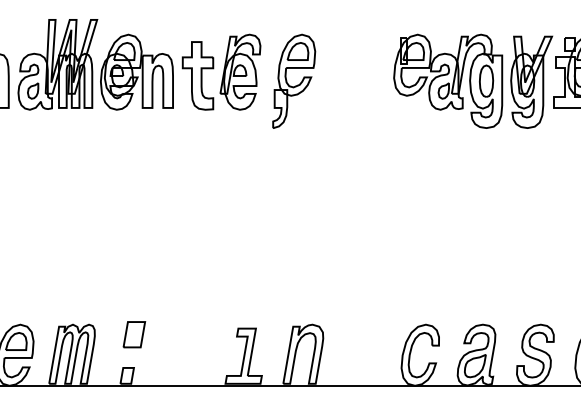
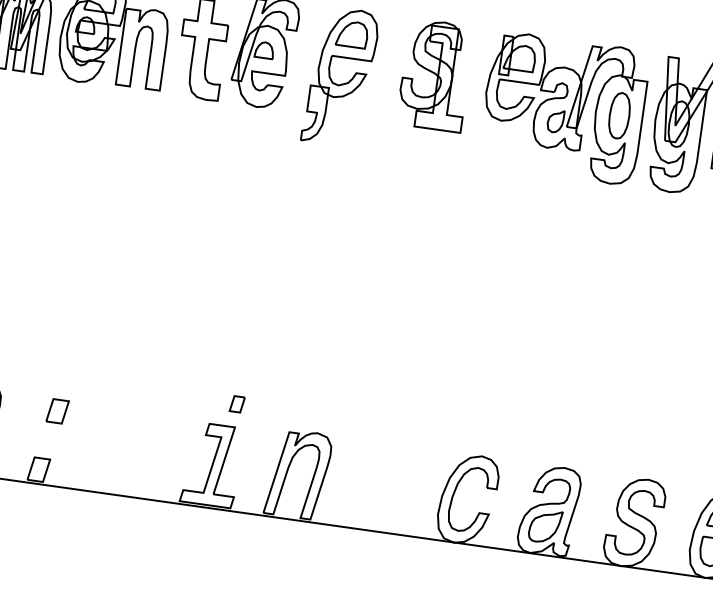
part: (357, 70) -> (434, 73), added
part: (254, 312) -> (236, 403), added
part: (134, 334) -> (57, 411), size x0.62

